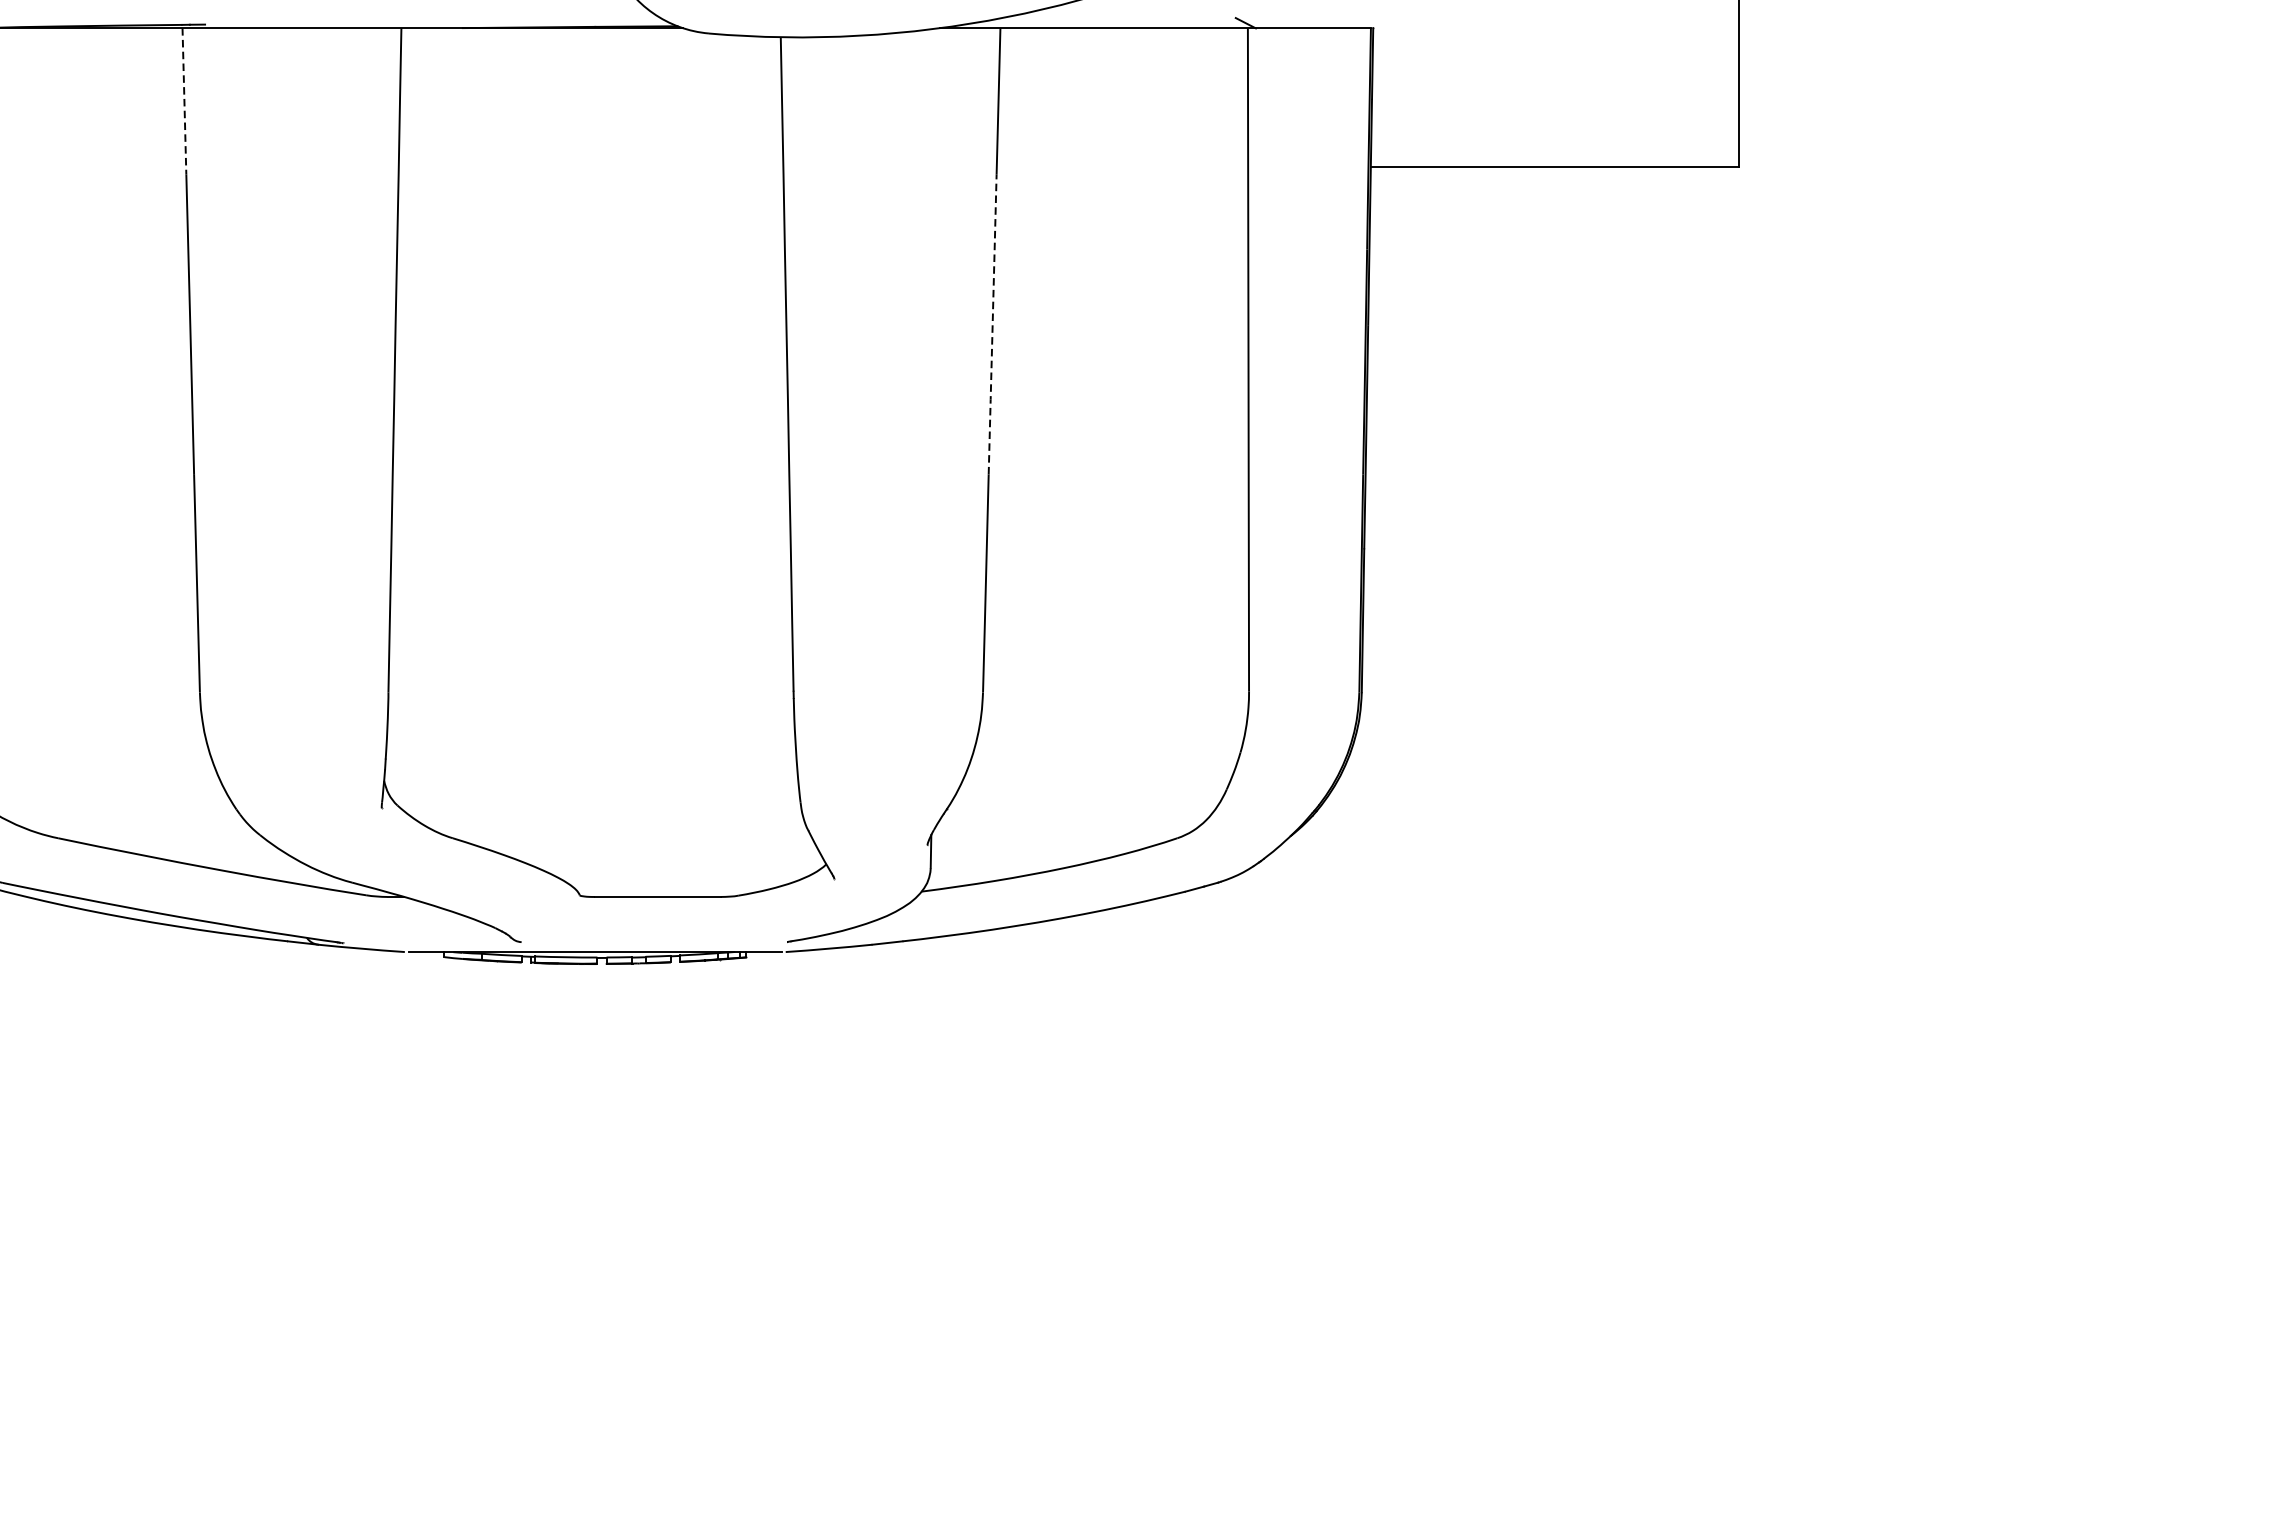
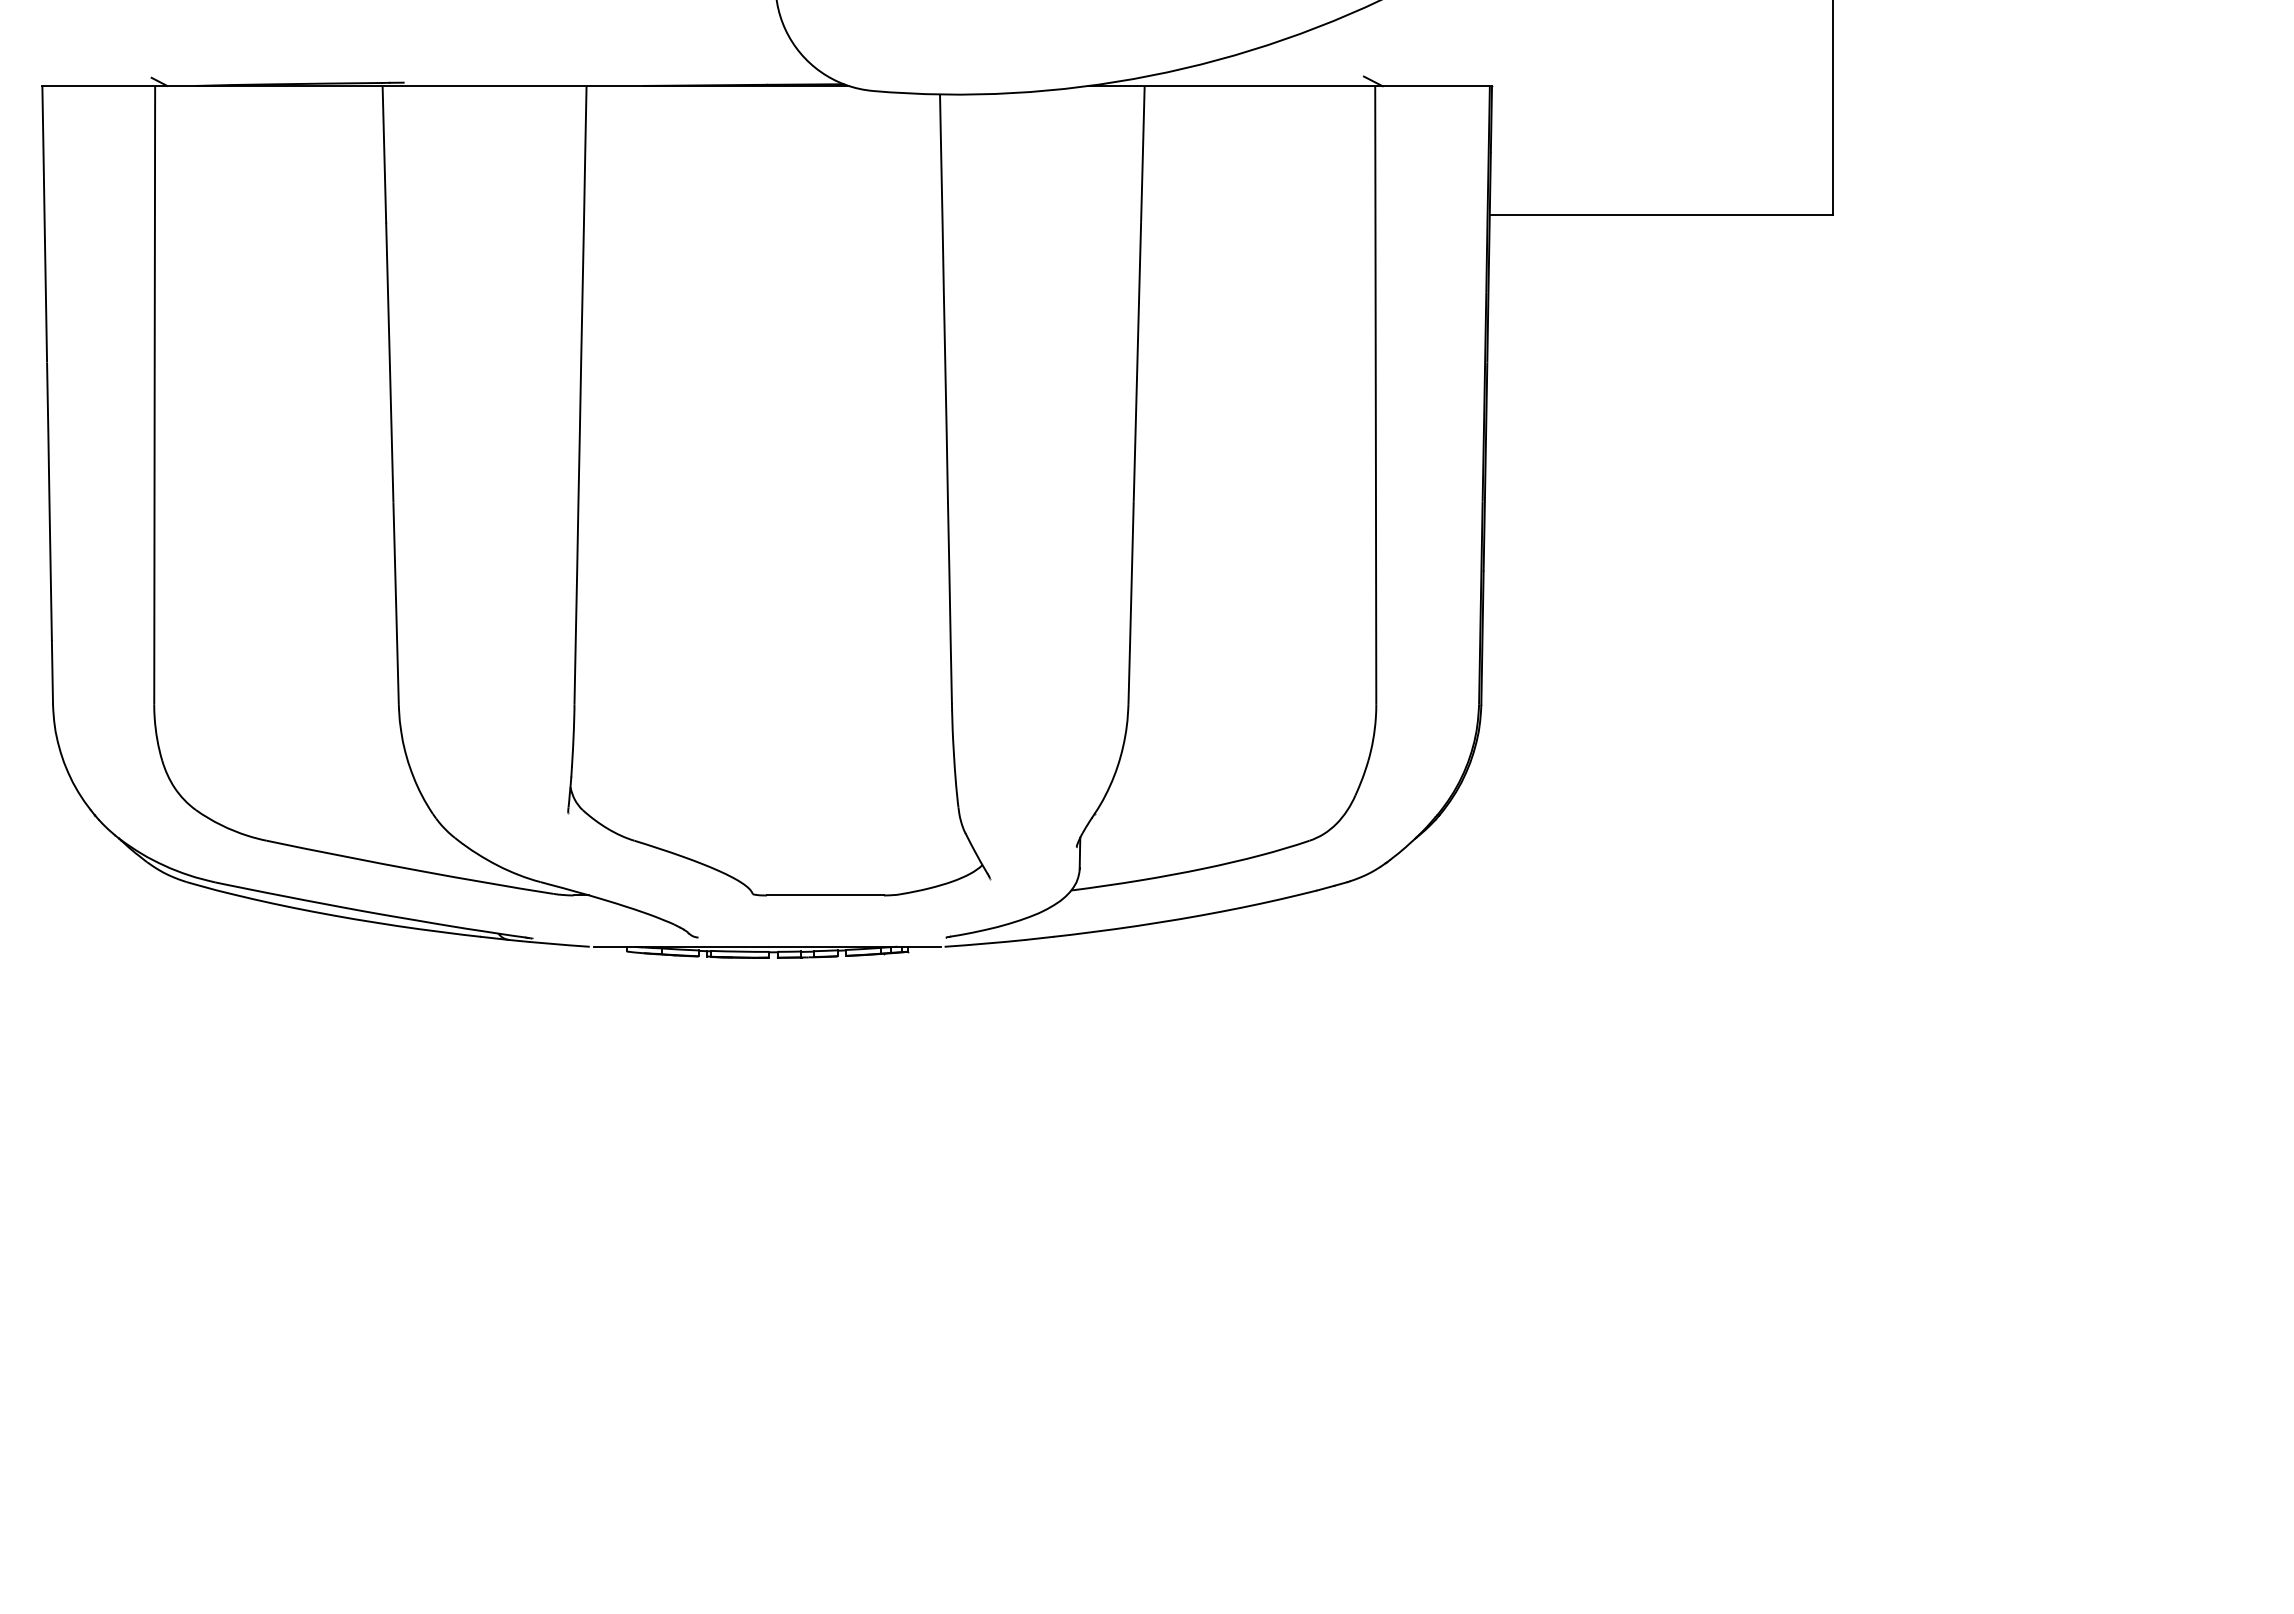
line: (184, 101) -> (384, 154), dashed -> solid
line: (992, 324) -> (1137, 362), dashed -> solid

